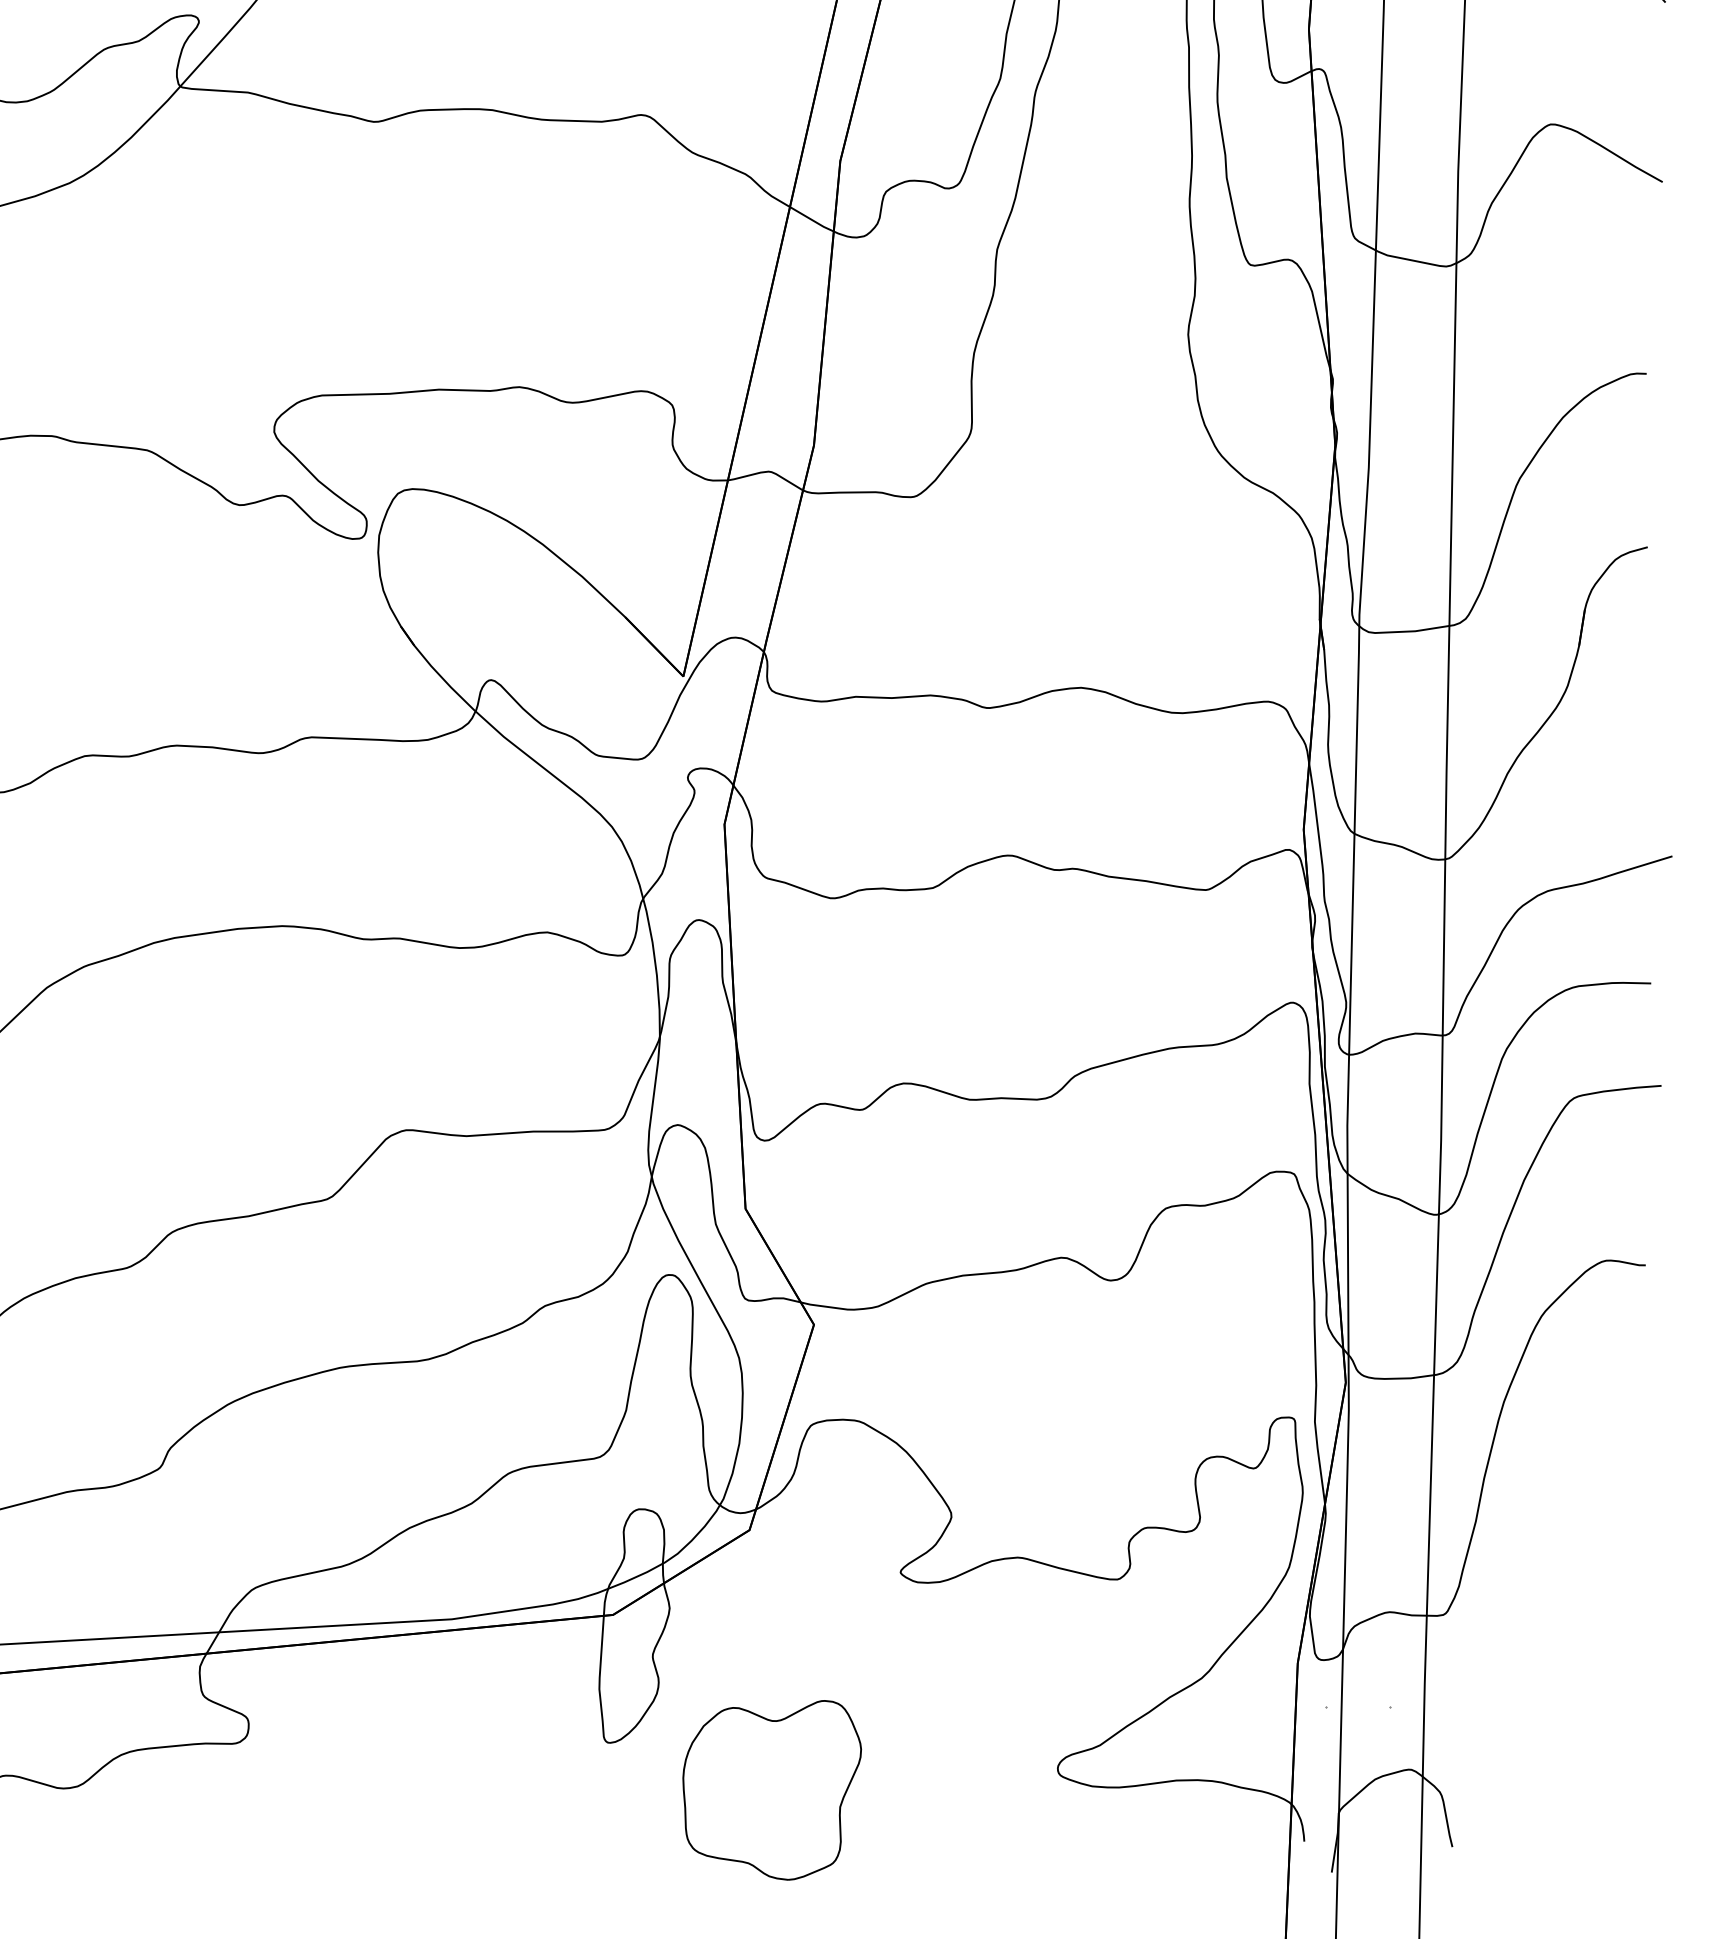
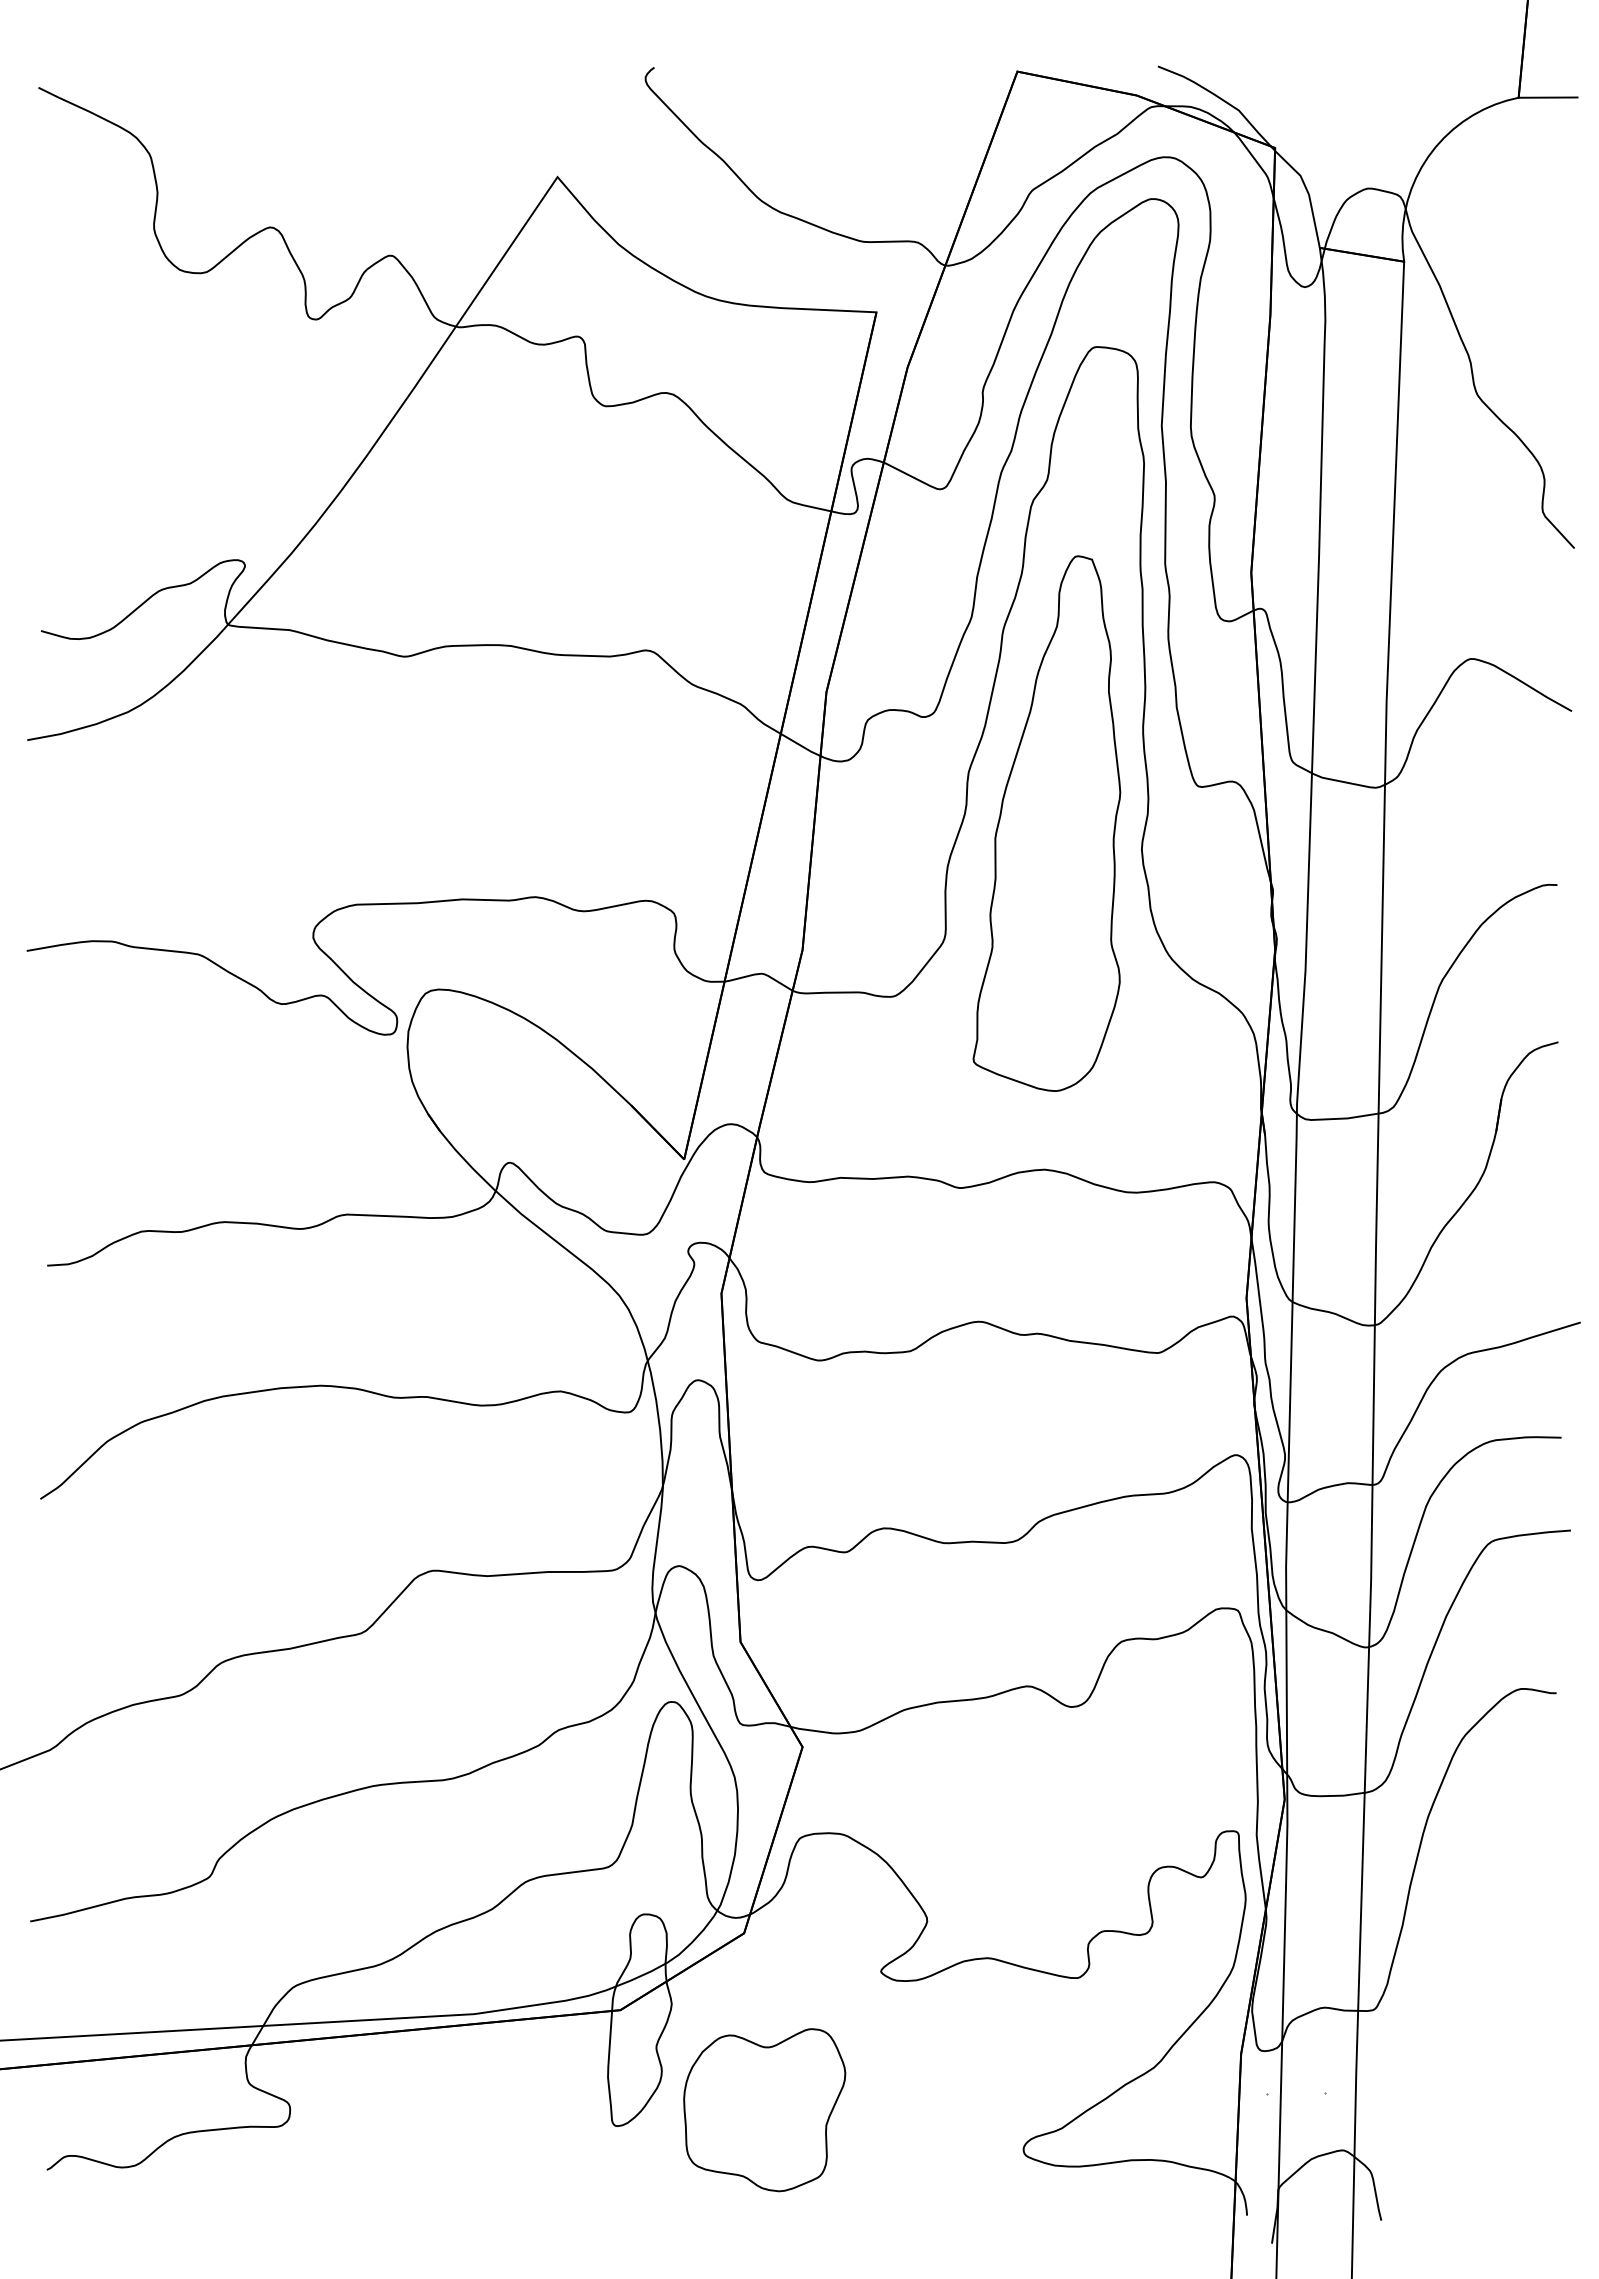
part: (1083, 305) -> (1046, 823), added
part: (771, 1790) -> (764, 2110), moved

